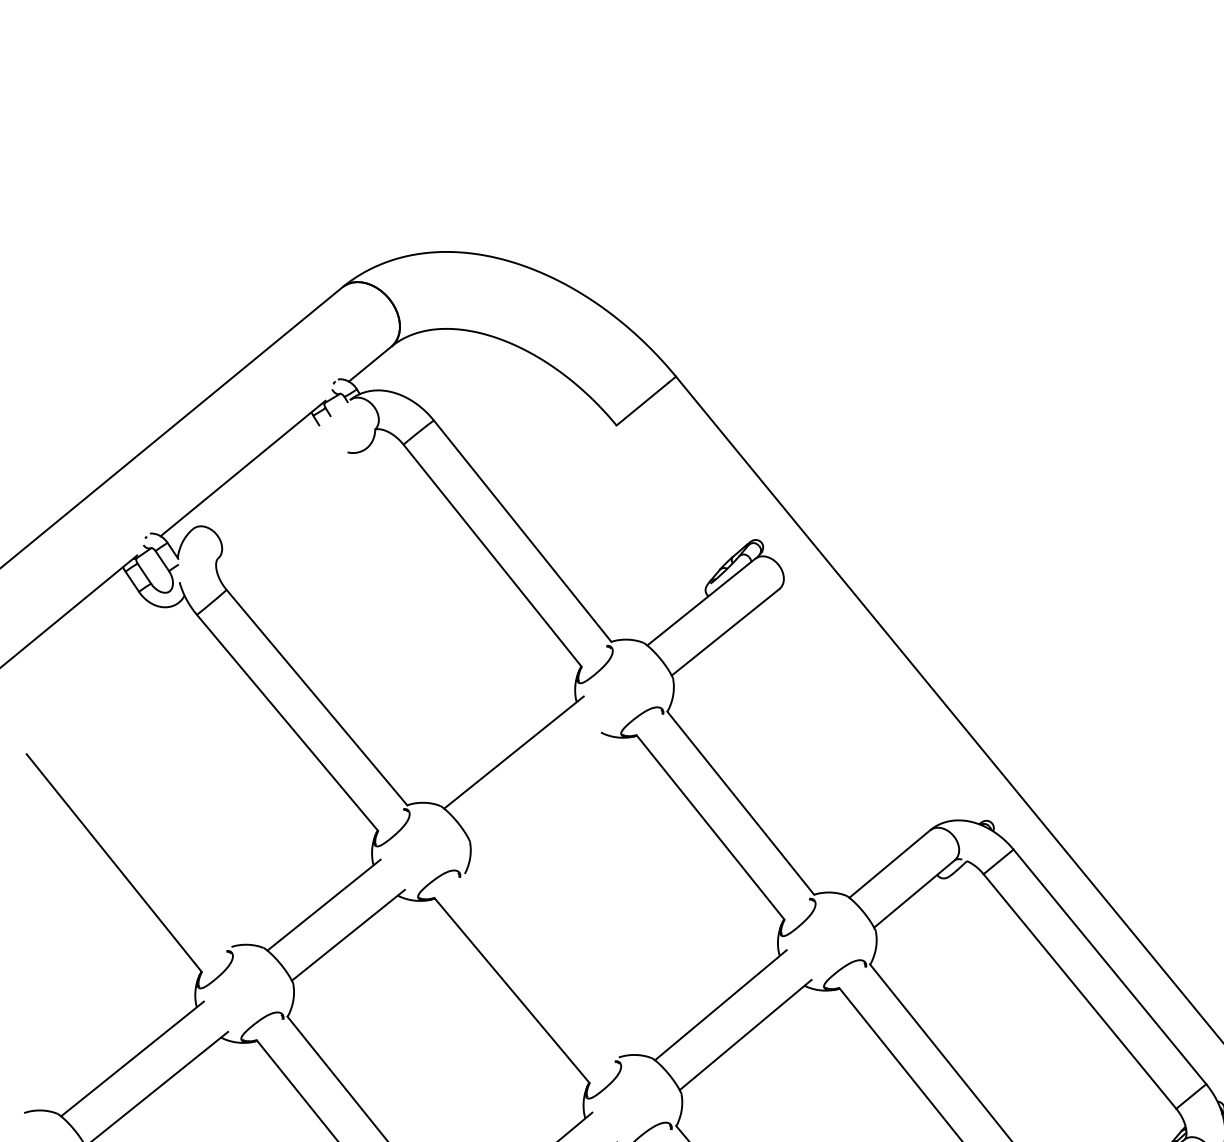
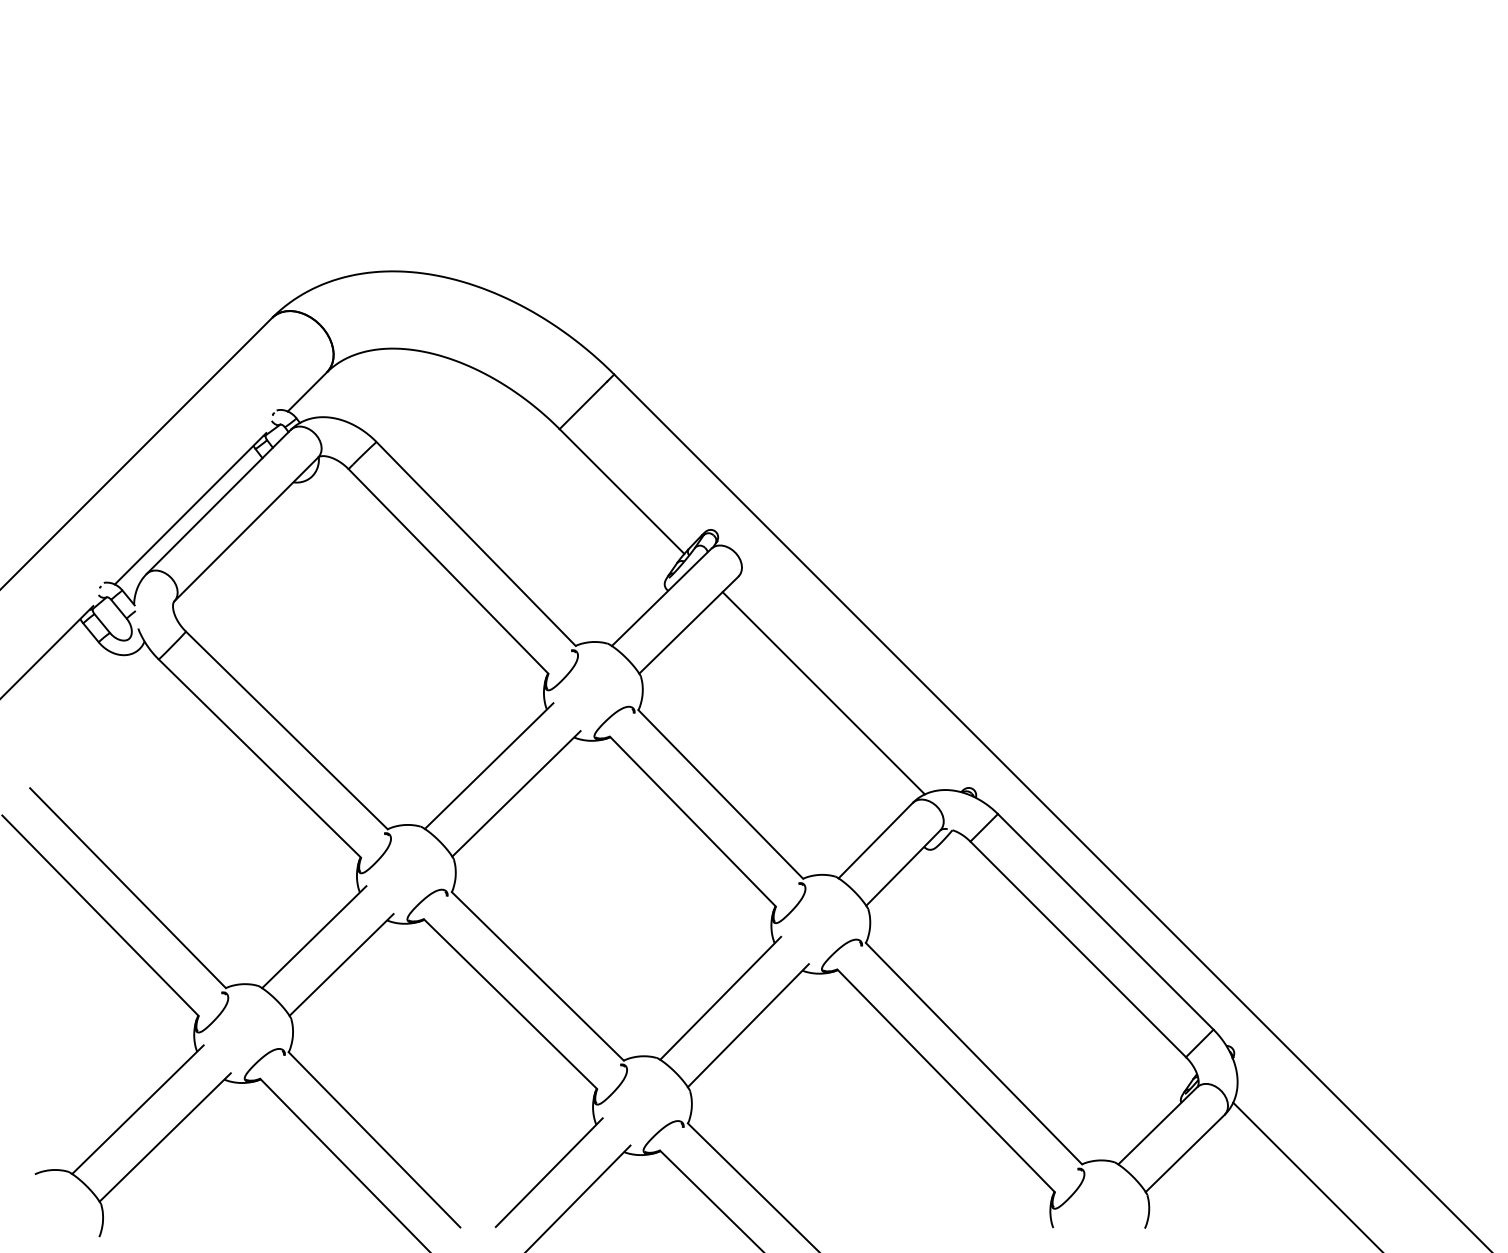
line: (271, 464) -> (218, 501), added
line: (671, 493) -> (621, 491), added
line: (296, 494) -> (246, 529), added
line: (852, 713) -> (823, 693), added
line: (538, 782) -> (516, 793), added
line: (143, 838) -> (127, 888), added
line: (541, 965) -> (537, 976), added

